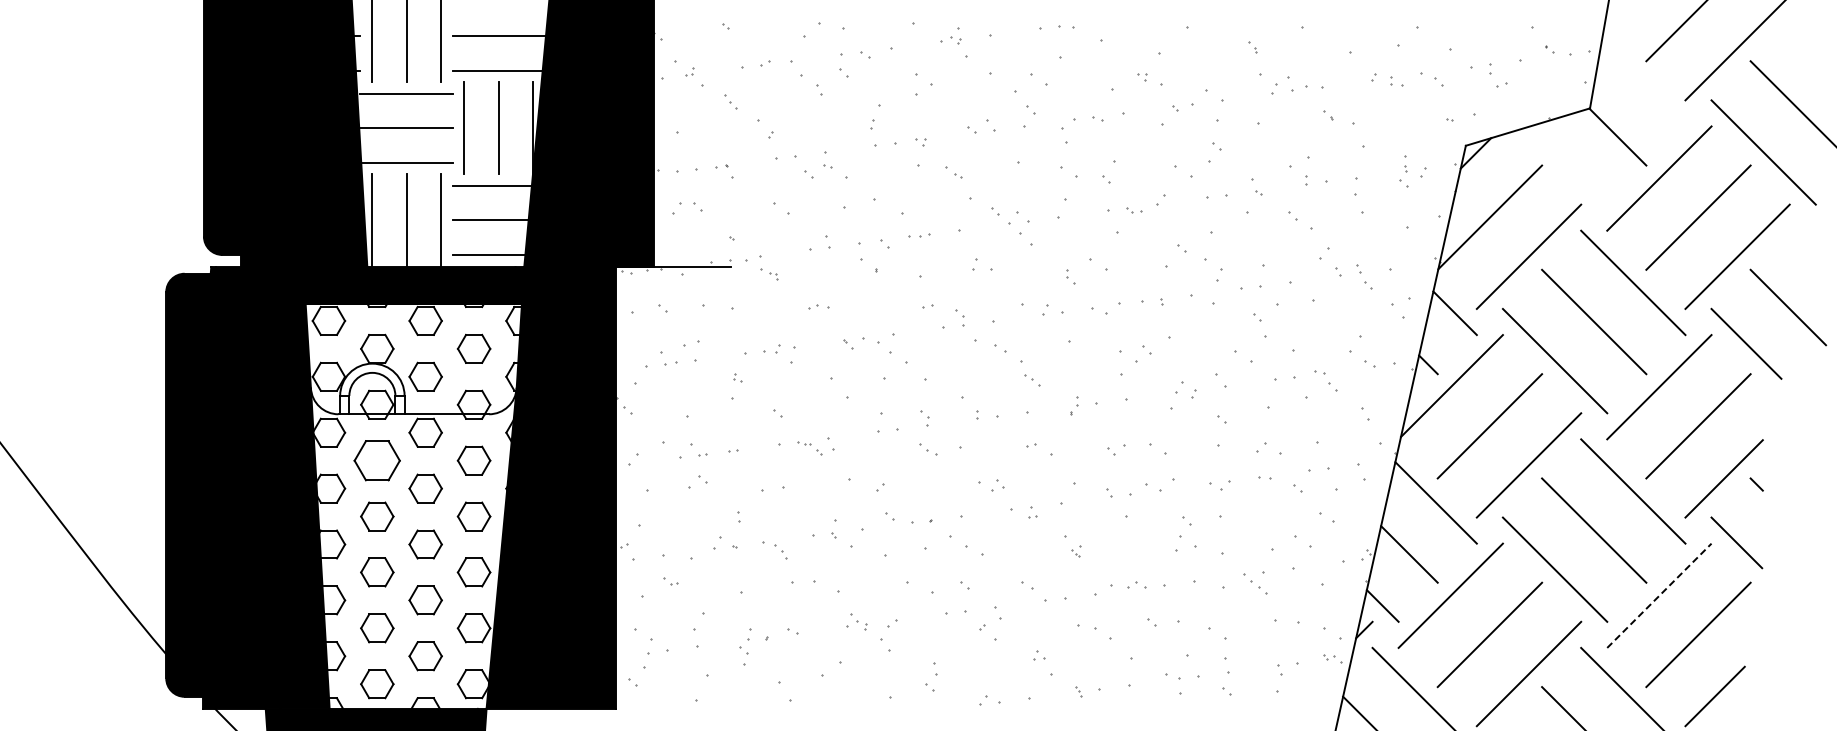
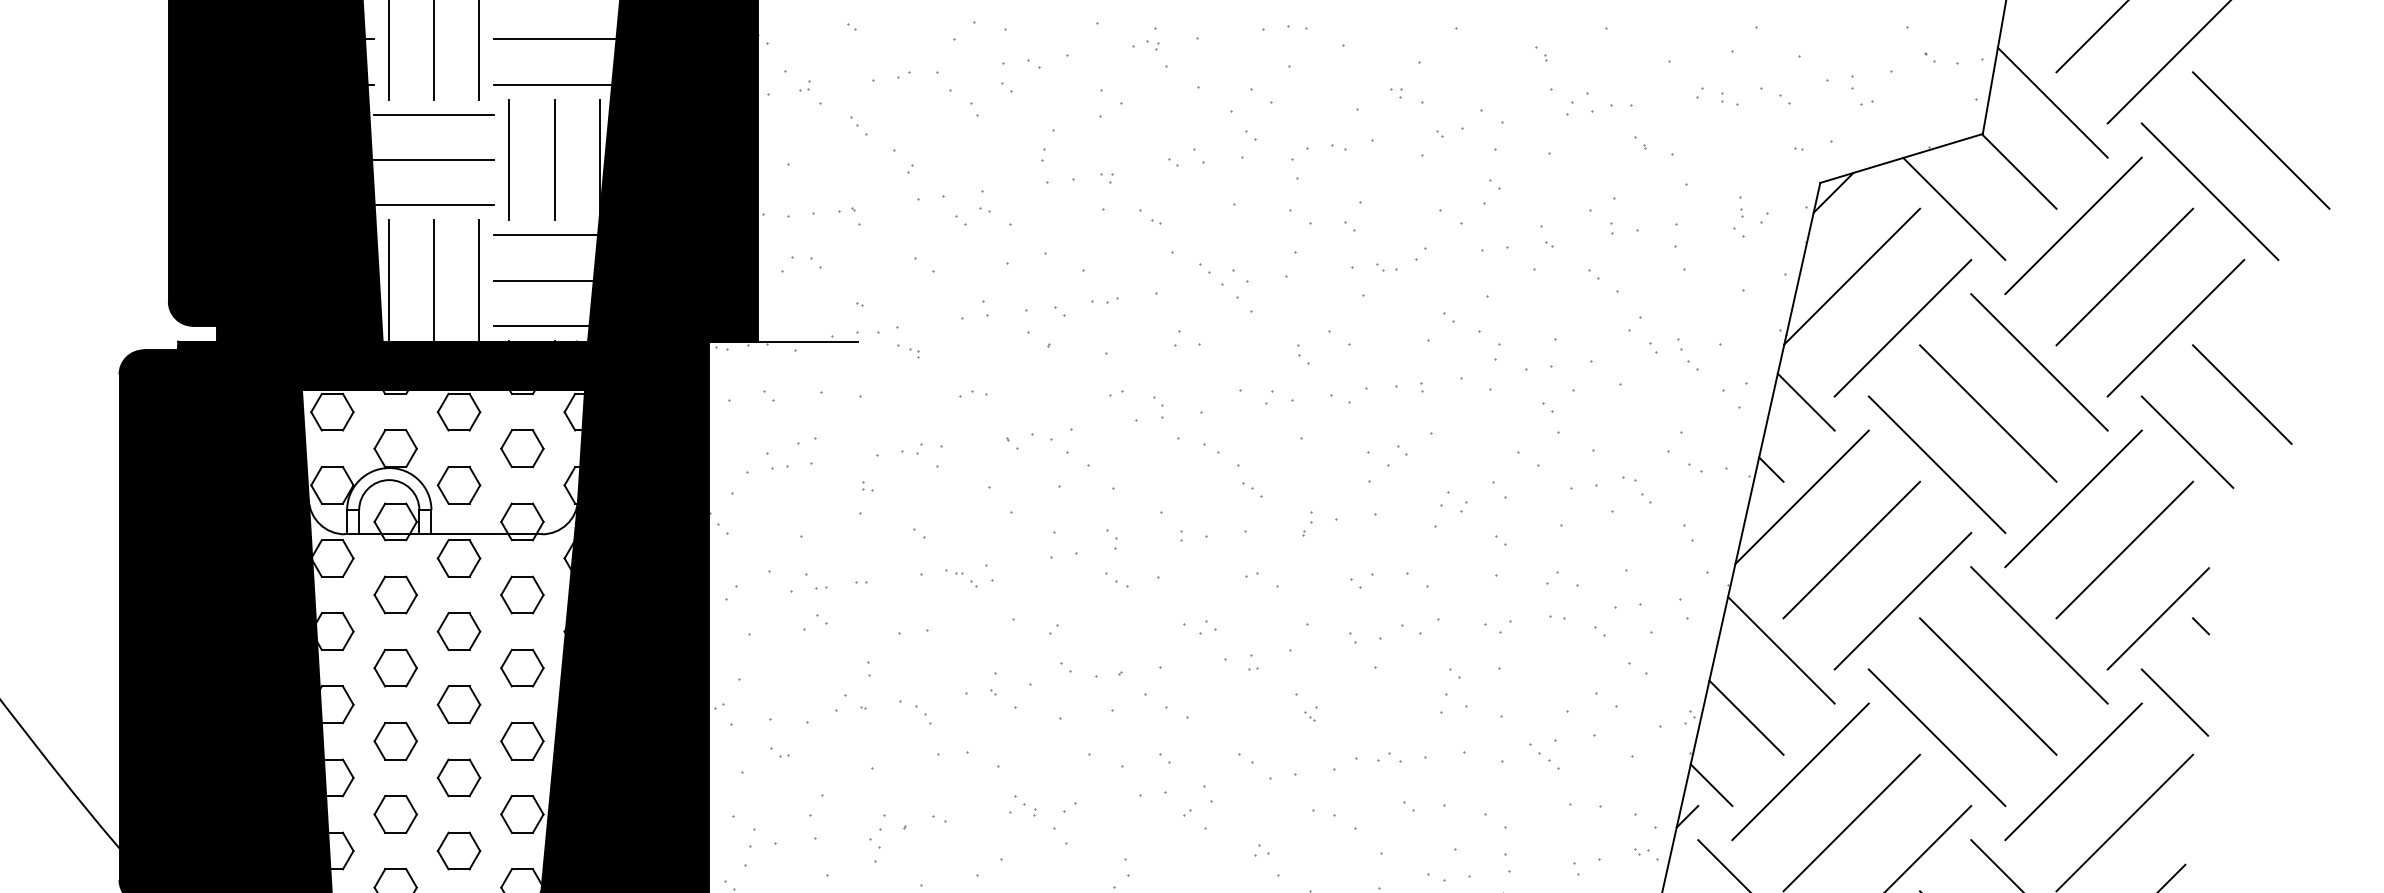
line: (1643, 84) -> (2052, 102), added
line: (1568, 165) -> (1954, 208), added
part: (377, 460) -> (395, 594), size x0.71
line: (1659, 595) -> (2073, 771), dashed -> solid

